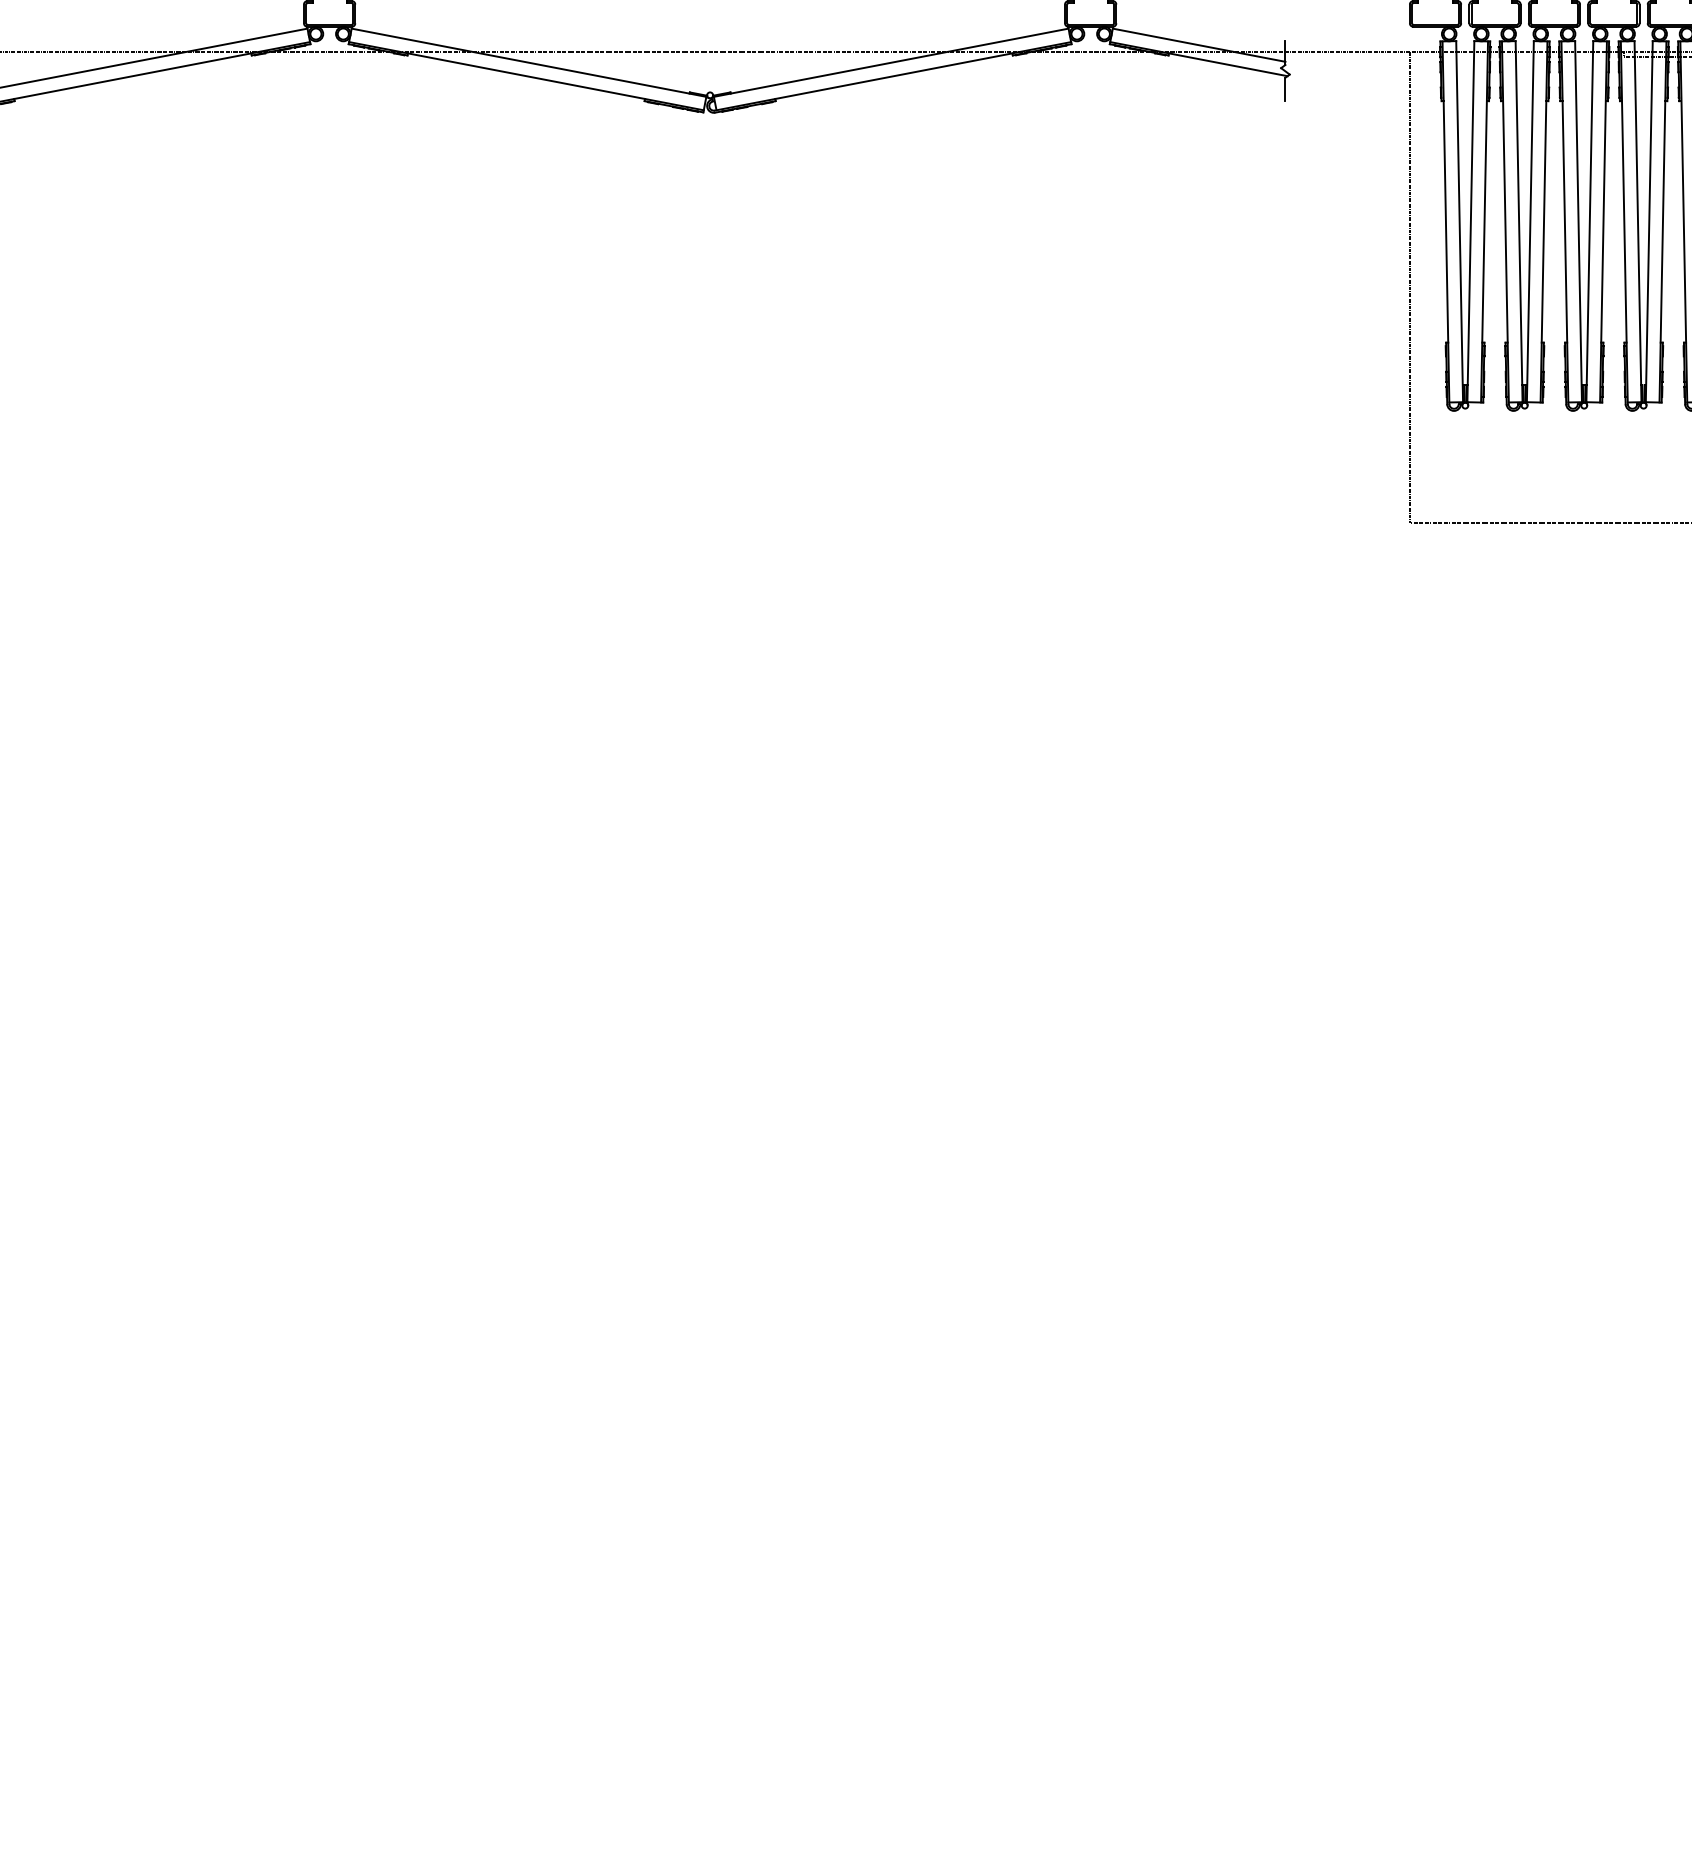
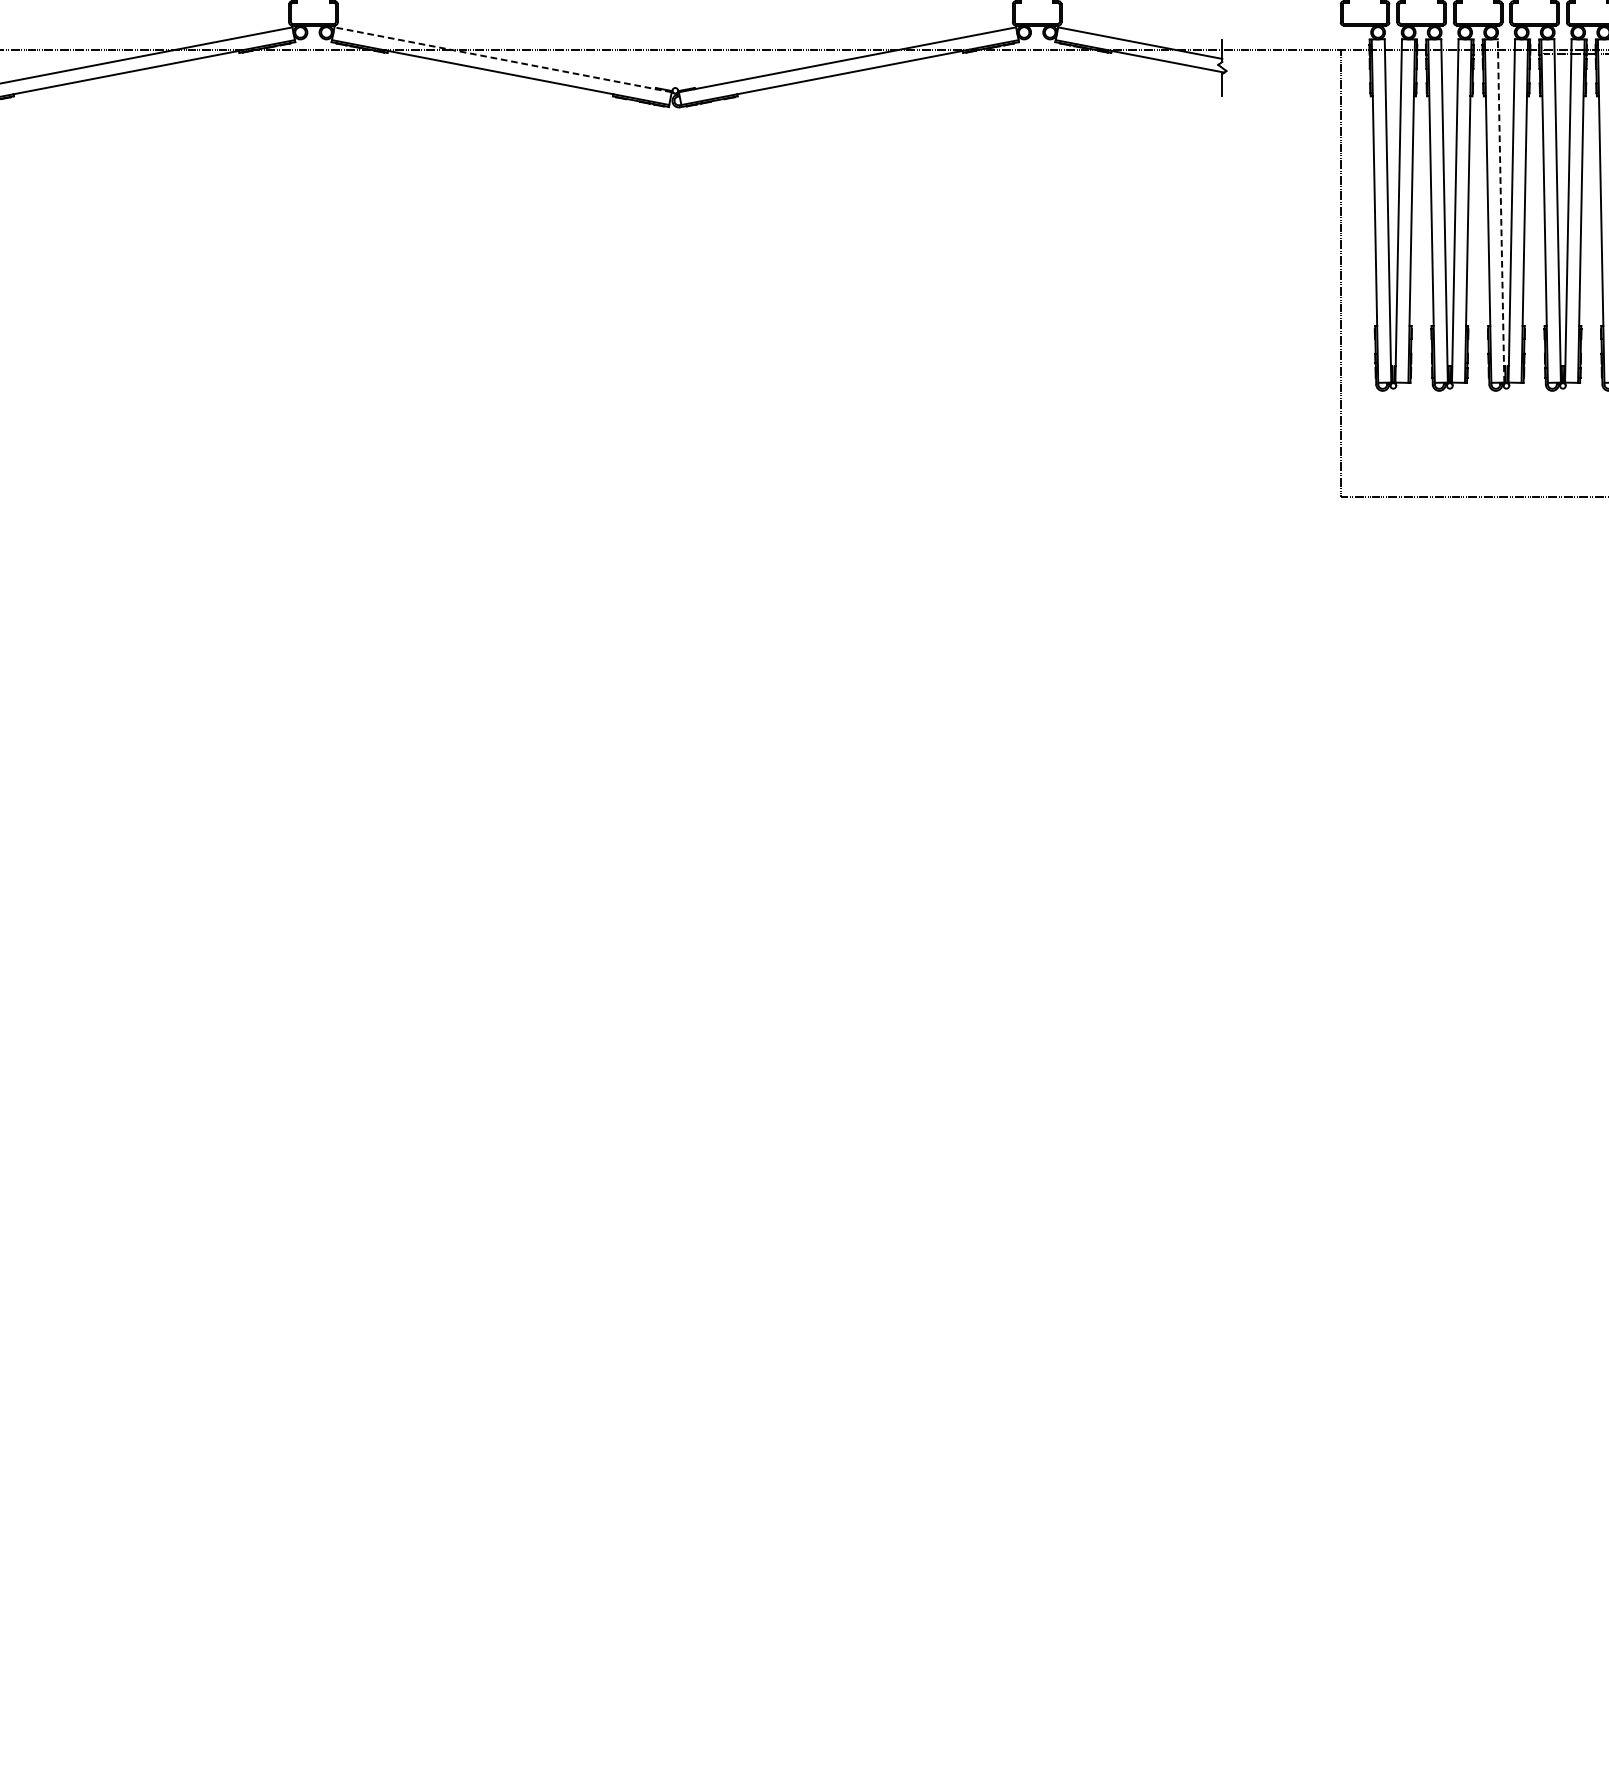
line: (529, 62) -> (503, 59), solid -> dashed
line: (1578, 221) -> (1501, 210), solid -> dashed

